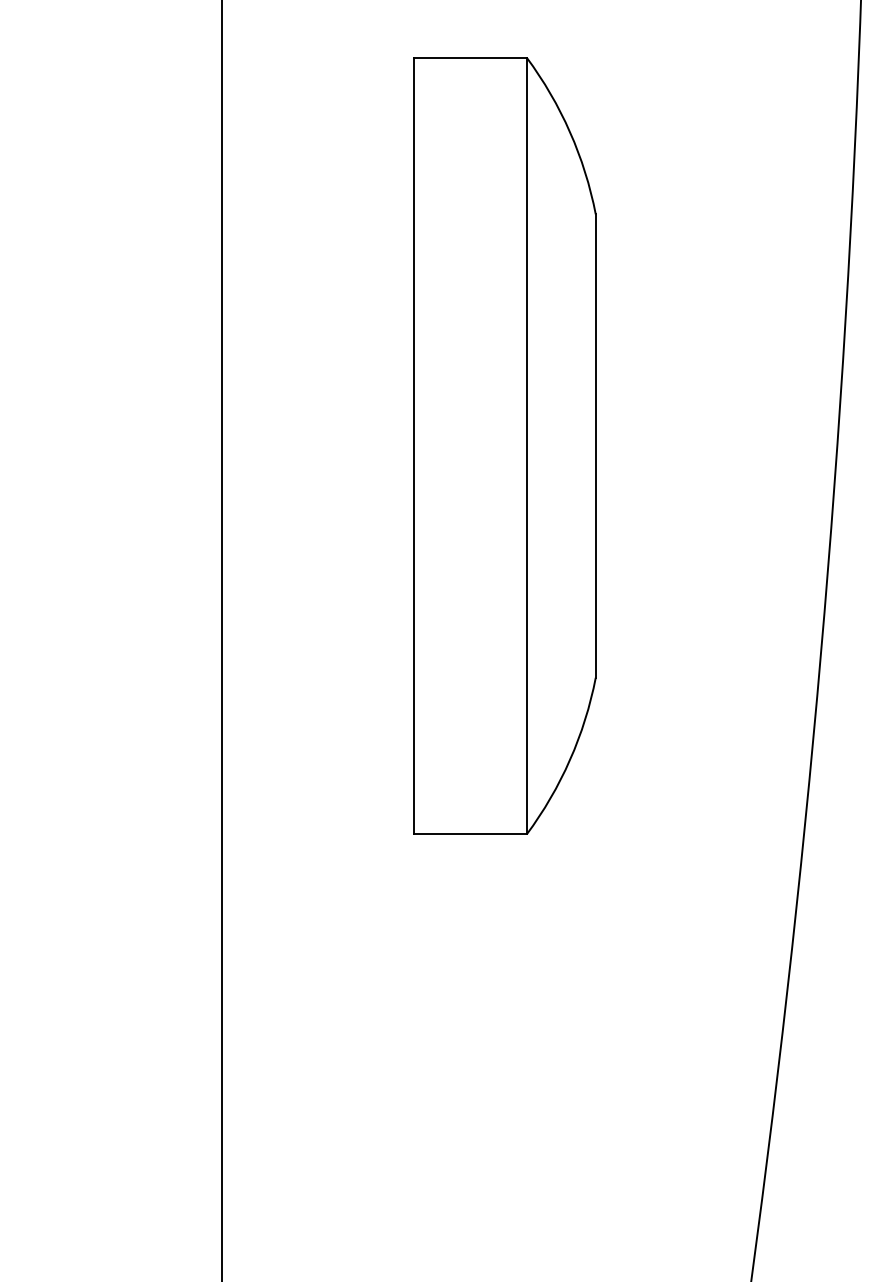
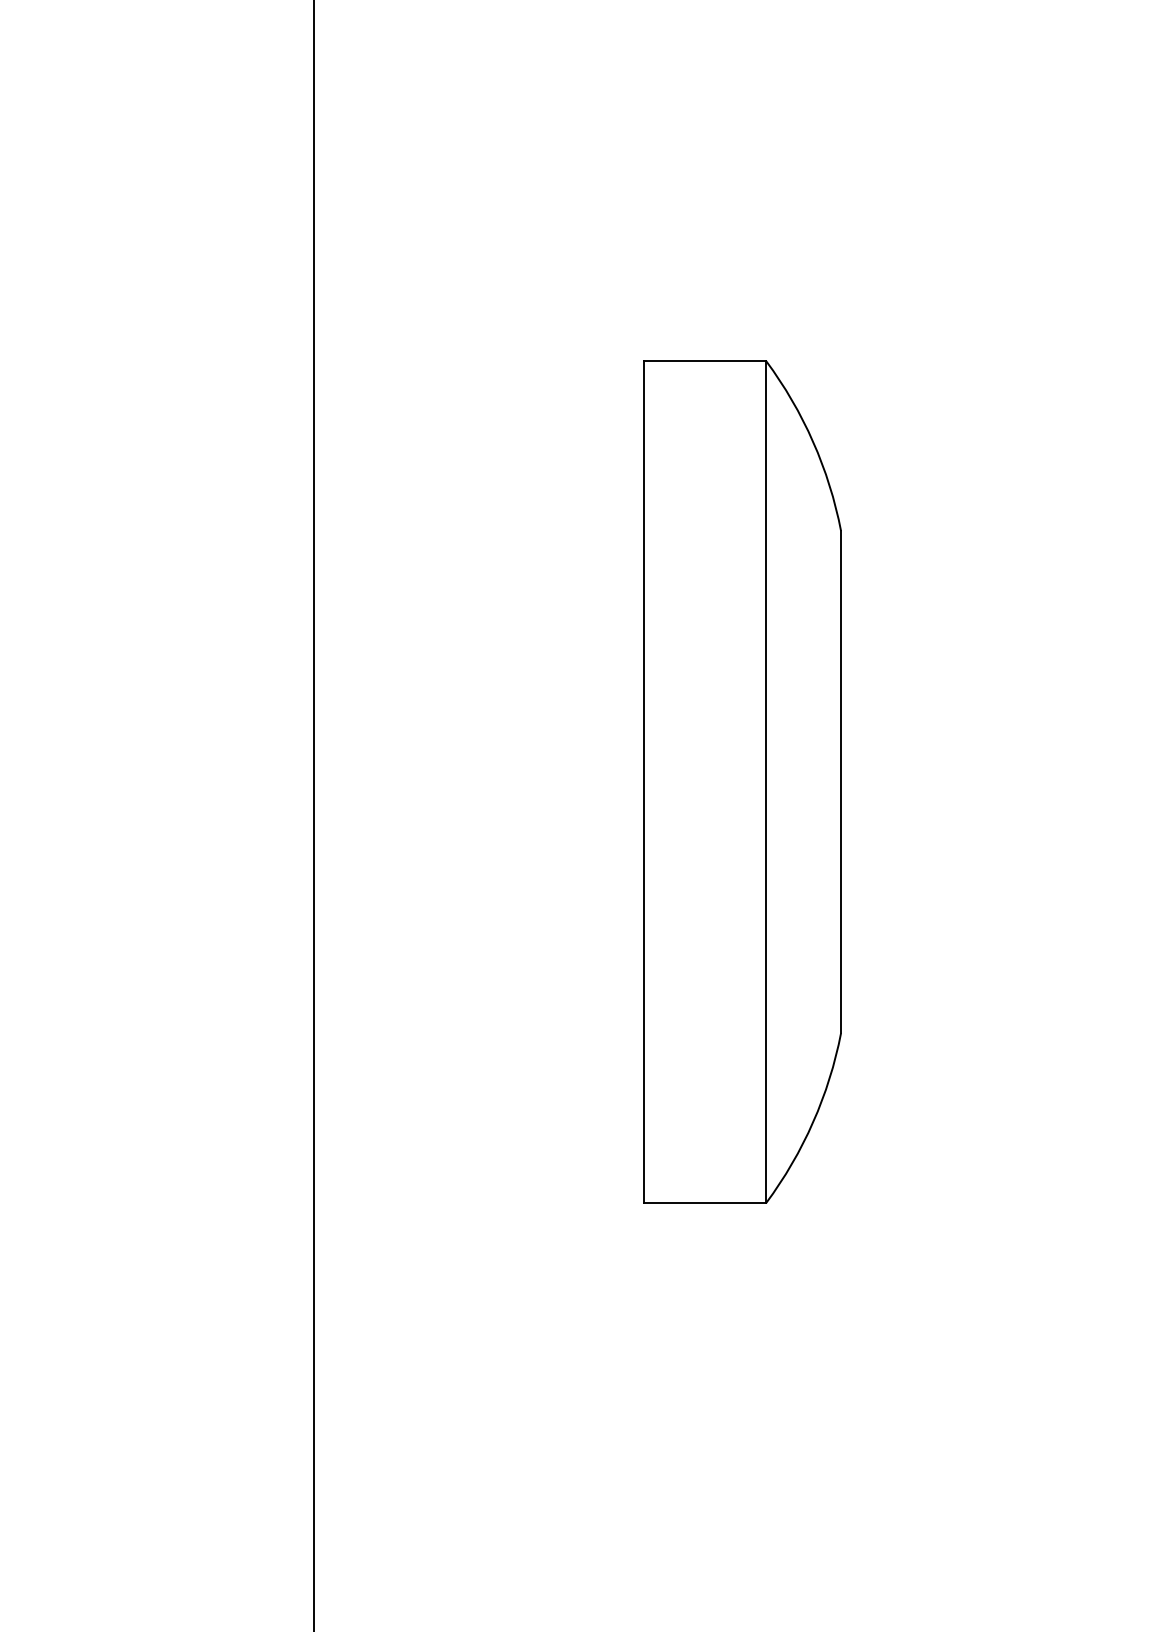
part: (504, 446) -> (741, 782), size x0.71

